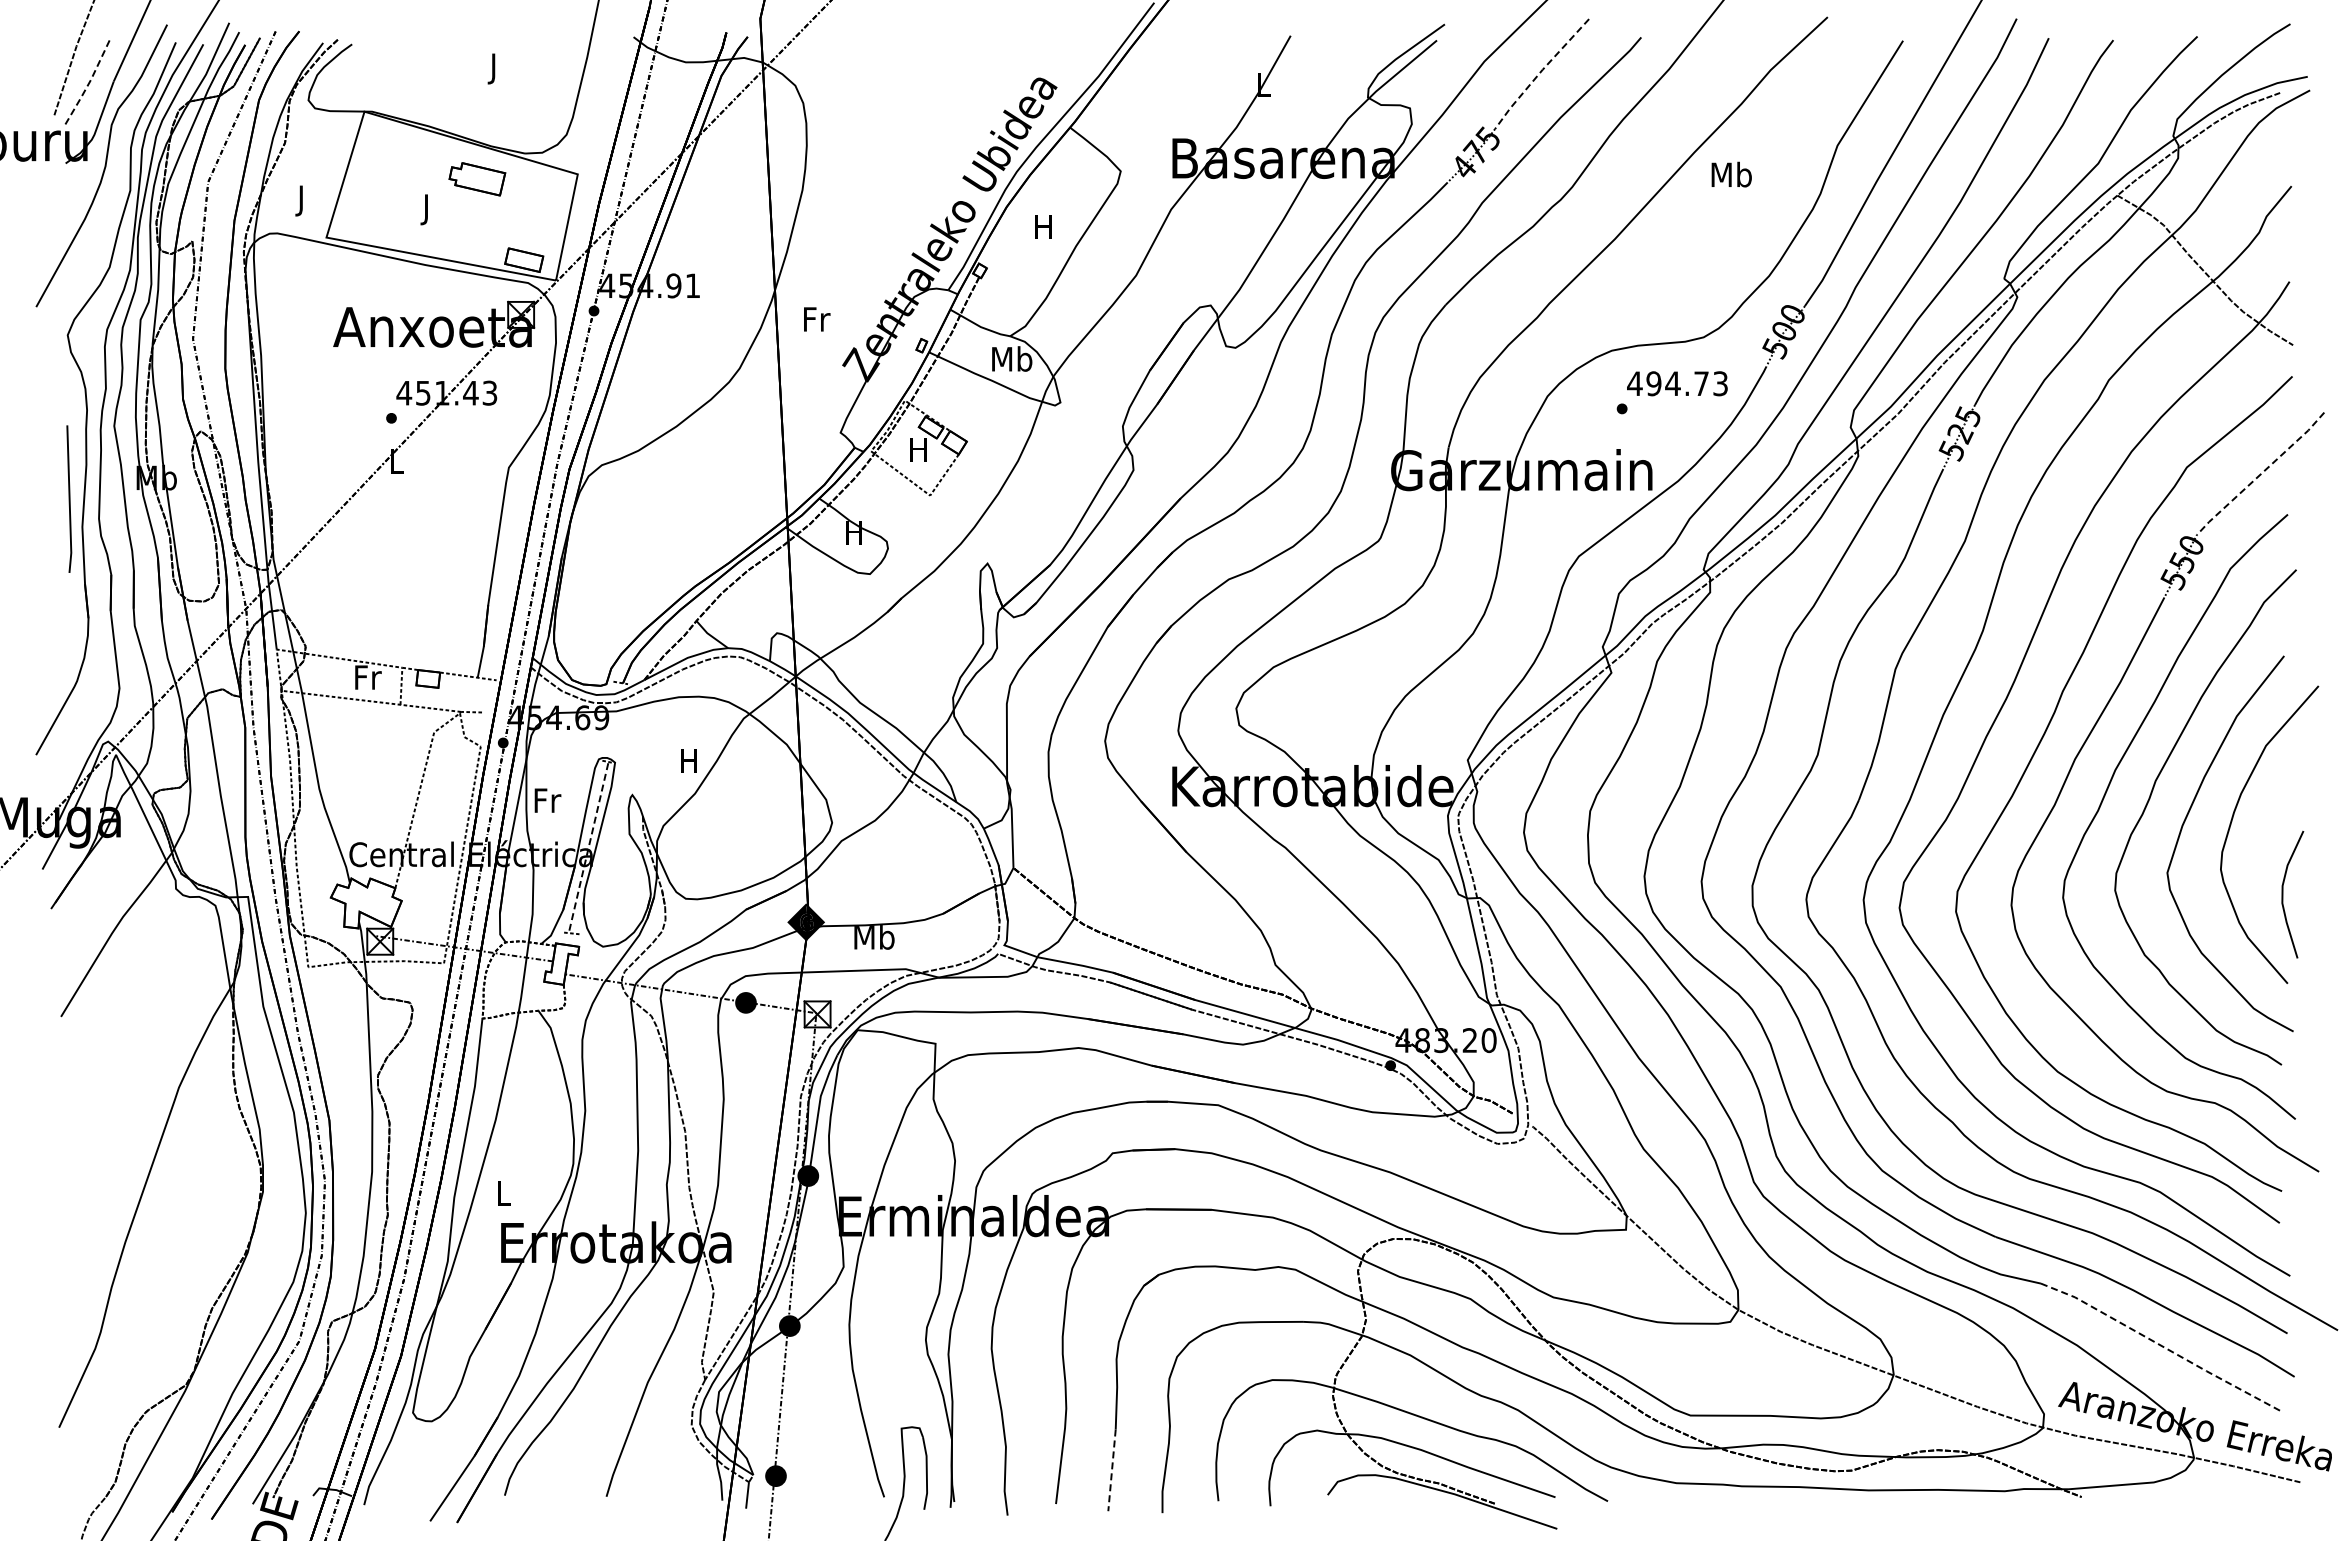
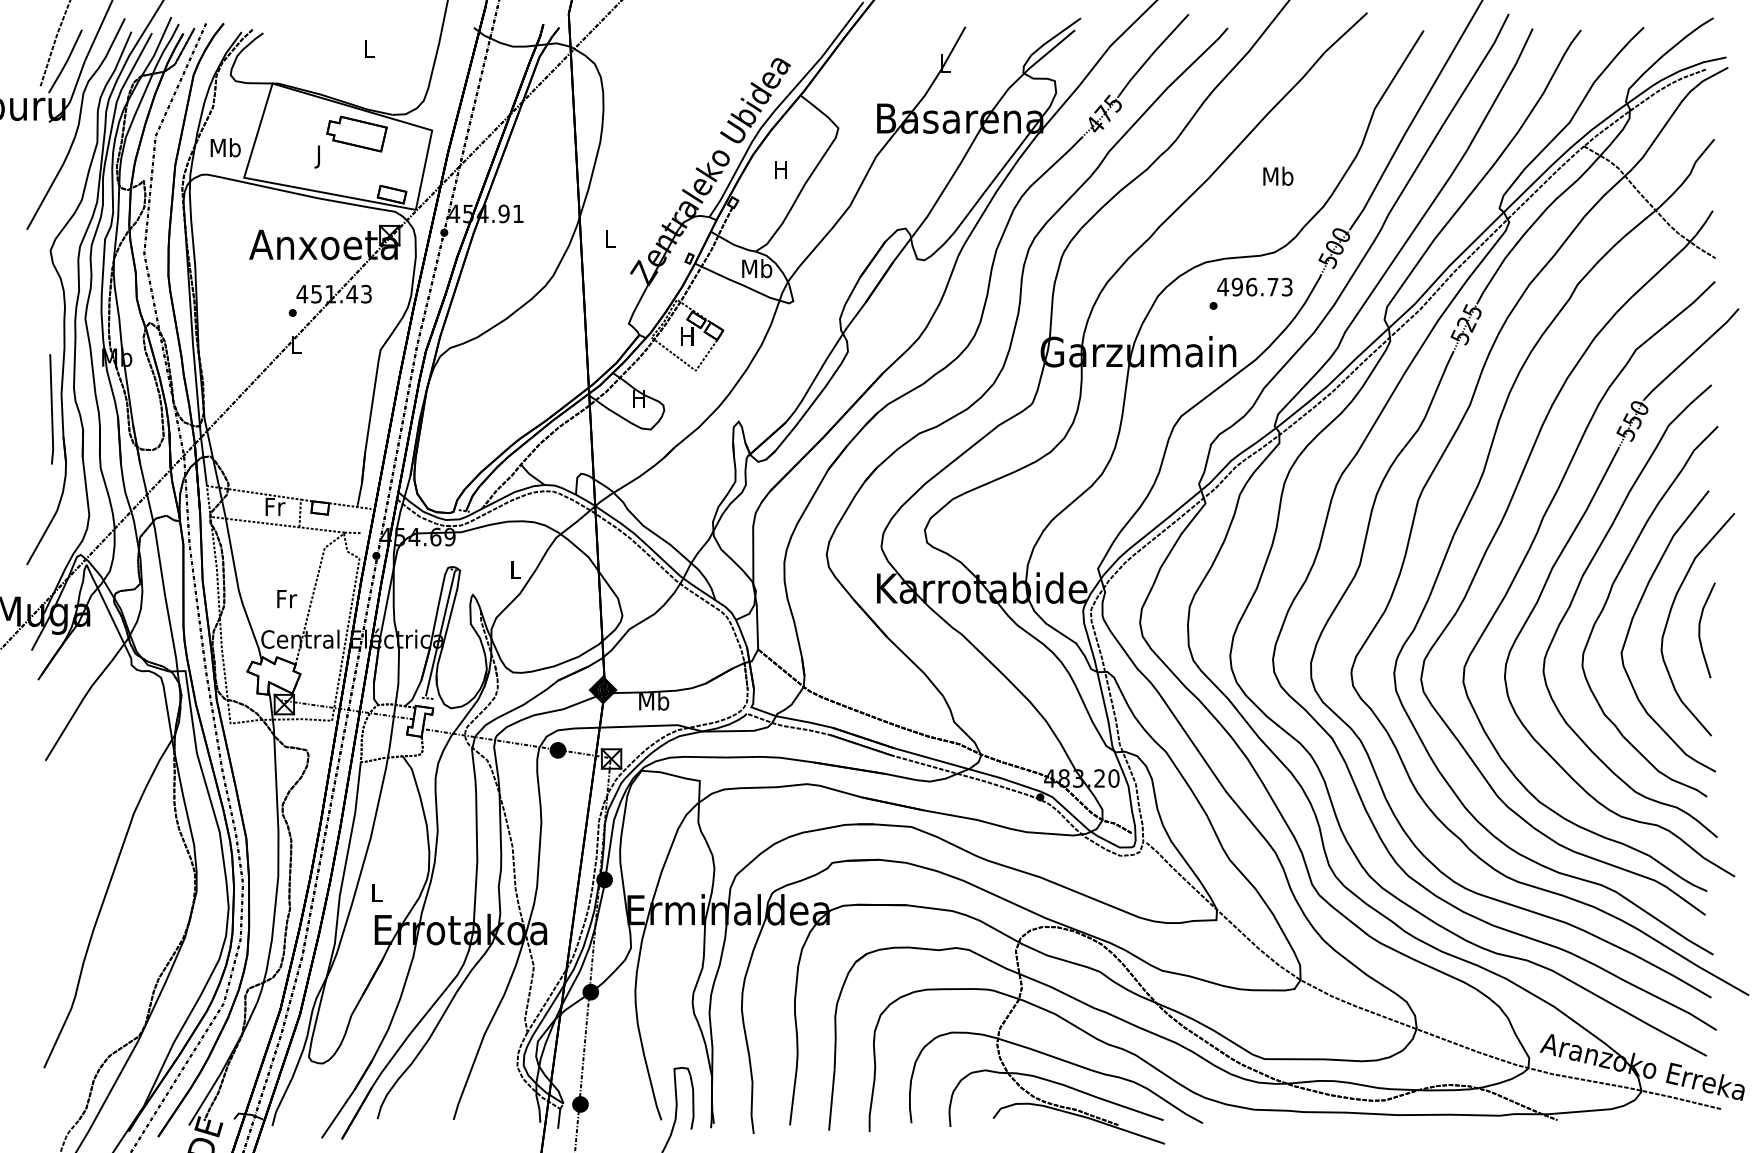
text: (494, 68) -> (369, 51), J -> L
line: (1539, 73) -> (1151, 55), dashed -> solid
line: (89, 83) -> (66, 62), dashed -> solid
text: (1731, 174) -> (1278, 176), moved
part: (477, 179) -> (357, 134), size x1.43
text: (301, 200) -> (225, 150), J -> Mb
text: (817, 319) -> (611, 239), Fr -> L
text: (1672, 383) -> (1251, 286), 494.73 -> 496.73
line: (2260, 474) -> (1691, 355), dashed -> solid
line: (69, 498) -> (51, 408), moved
text: (688, 760) -> (515, 569), H -> L
text: (547, 800) -> (286, 598), moved
line: (588, 846) -> (440, 633), dashed -> solid
curve: (2283, 894) -> (1700, 630), moved
line: (2161, 1345) -> (1617, 1006), dashed -> solid
line: (1111, 1470) -> (831, 1100), dashed -> solid

